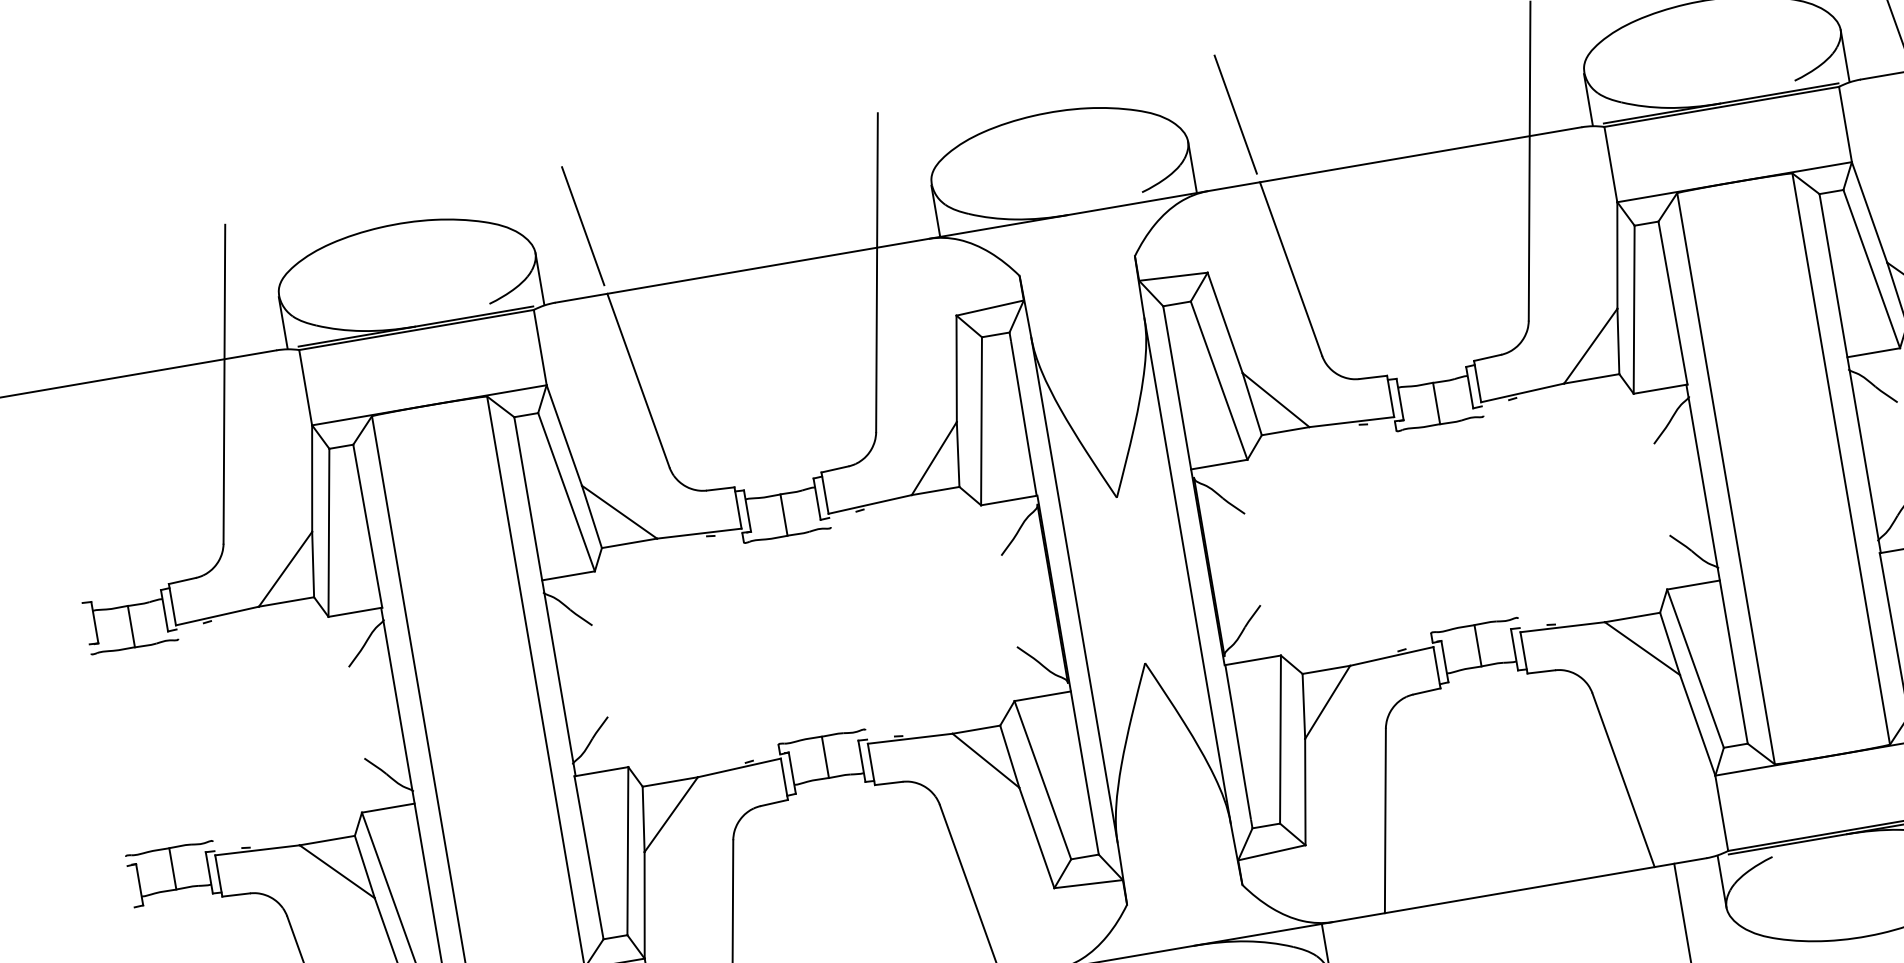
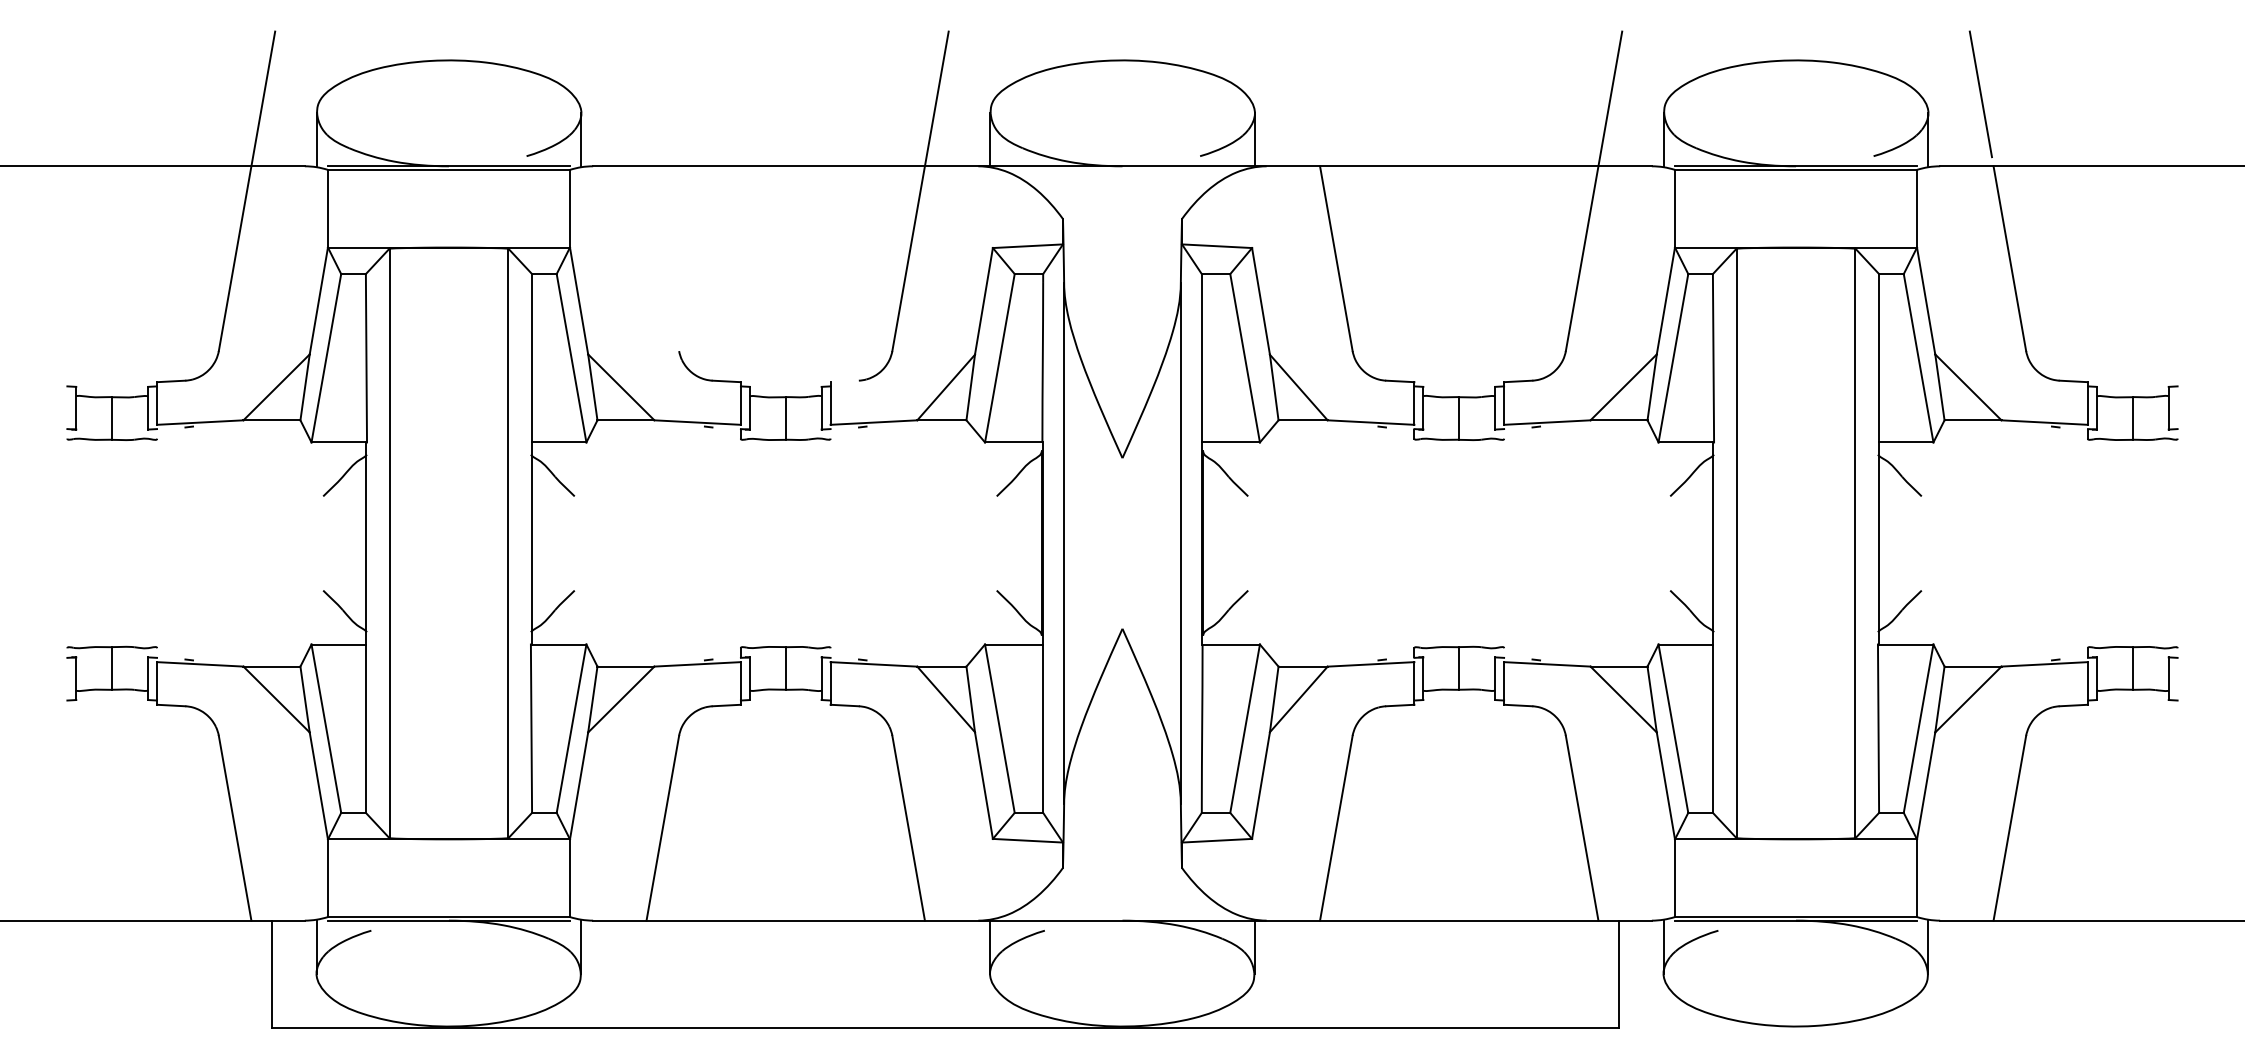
line: (1235, 113) -> (1307, 93), removed
line: (582, 226) -> (633, 94), removed
line: (638, 380) -> (662, 258), removed
line: (834, 469) -> (844, 381), removed

